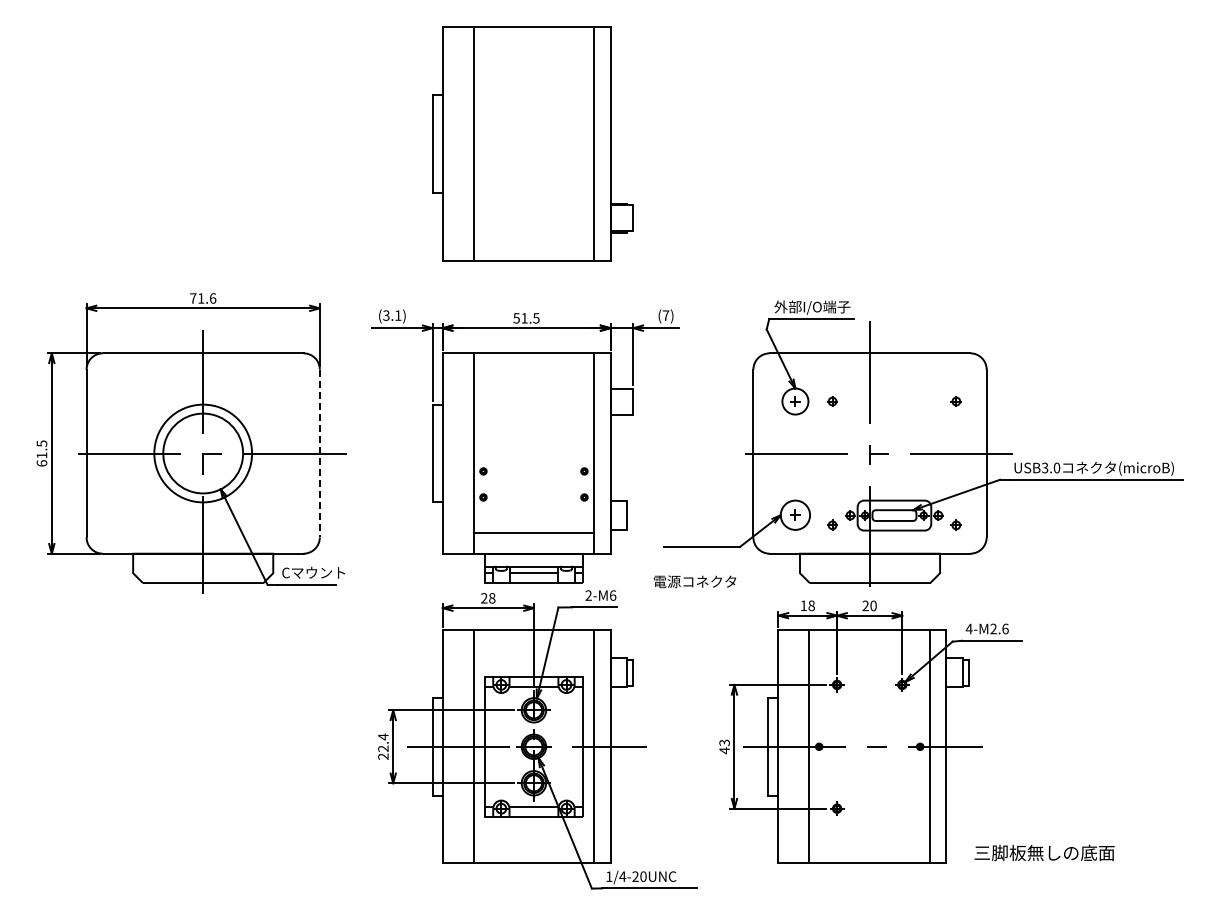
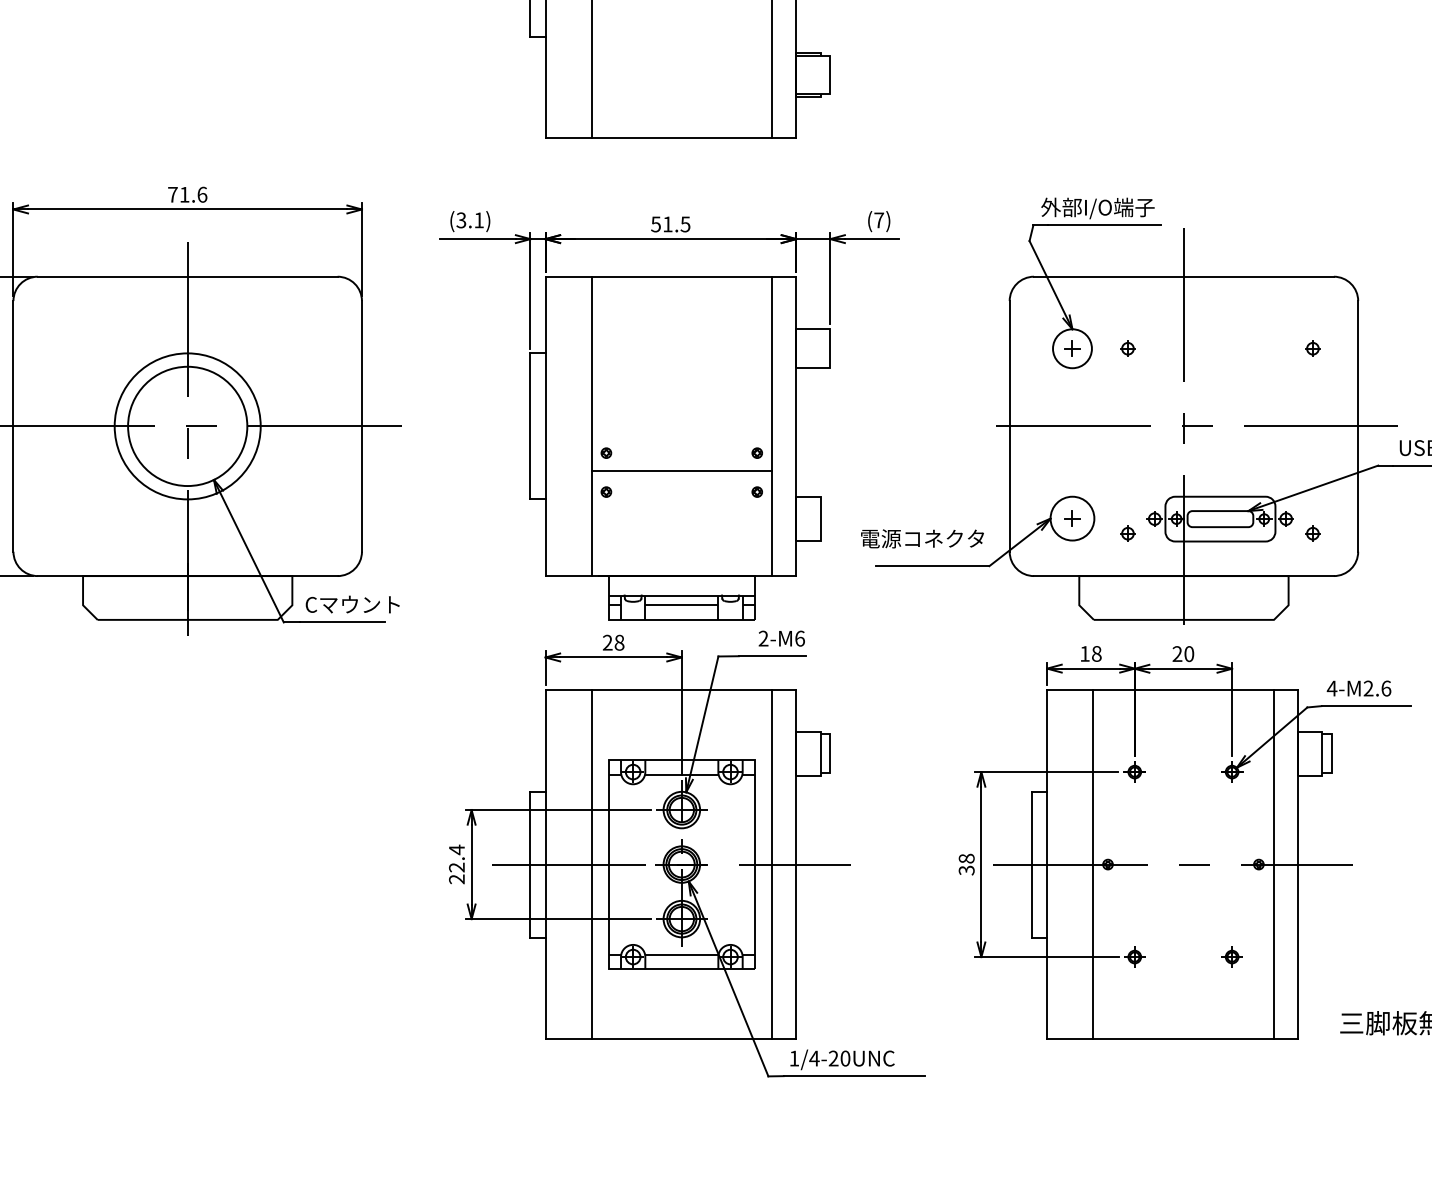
line: (319, 453) -> (361, 426), dashed -> solid
line: (533, 532) -> (681, 471), moved
text: (695, 581) -> (923, 538), moved
text: (724, 746) -> (966, 864), 43 -> 38
part: (902, 808) -> (1232, 956), added

